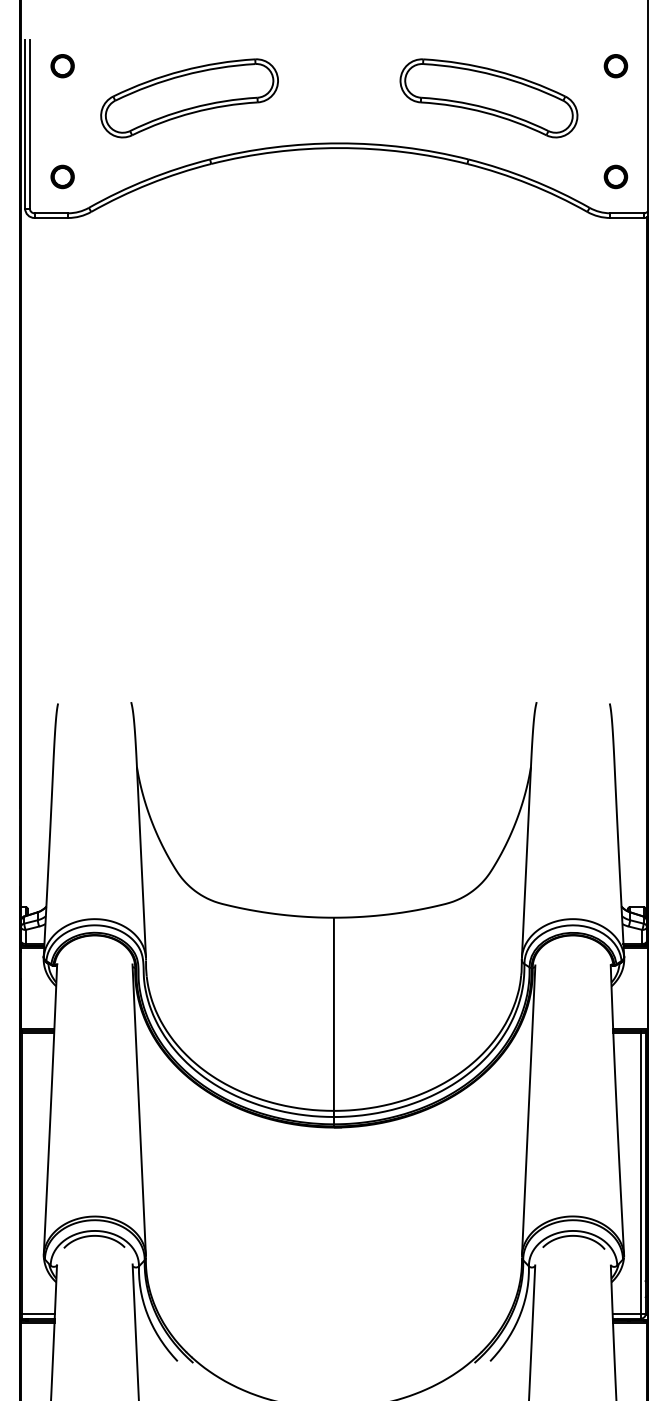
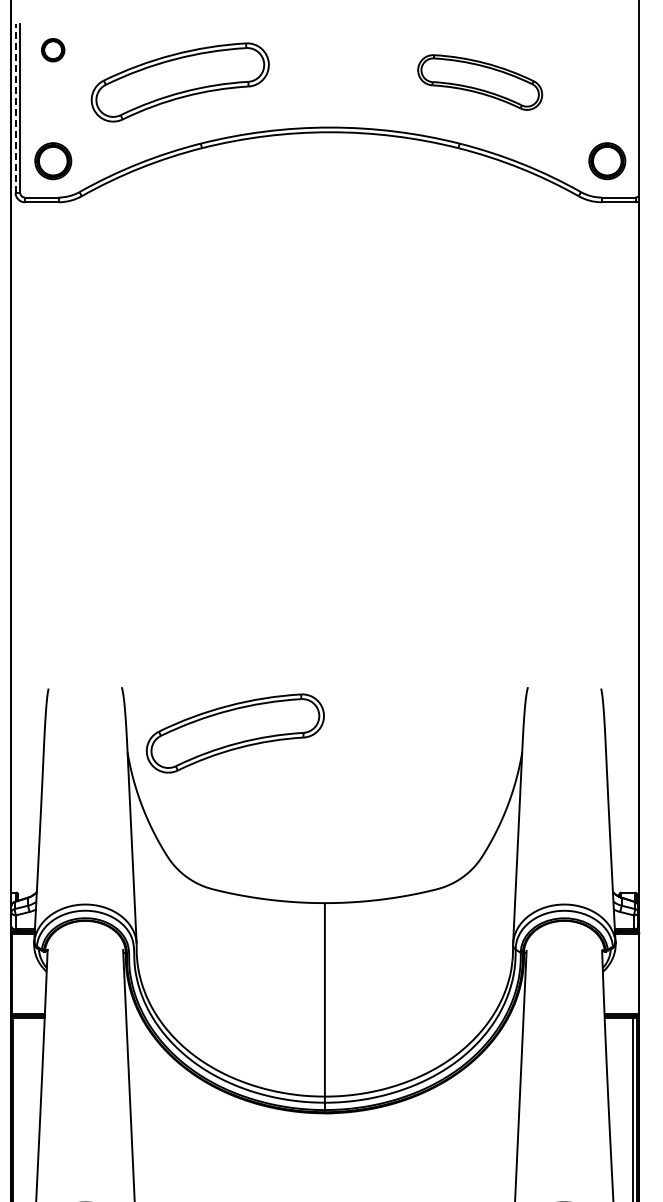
part: (615, 66) -> (606, 50), removed
part: (488, 98) -> (479, 82), size x0.7
line: (25, 123) -> (15, 107), solid -> dashed
part: (62, 176) -> (53, 160), size x1.6
part: (615, 176) -> (606, 160), size x1.6
part: (244, 748) -> (235, 733), added

